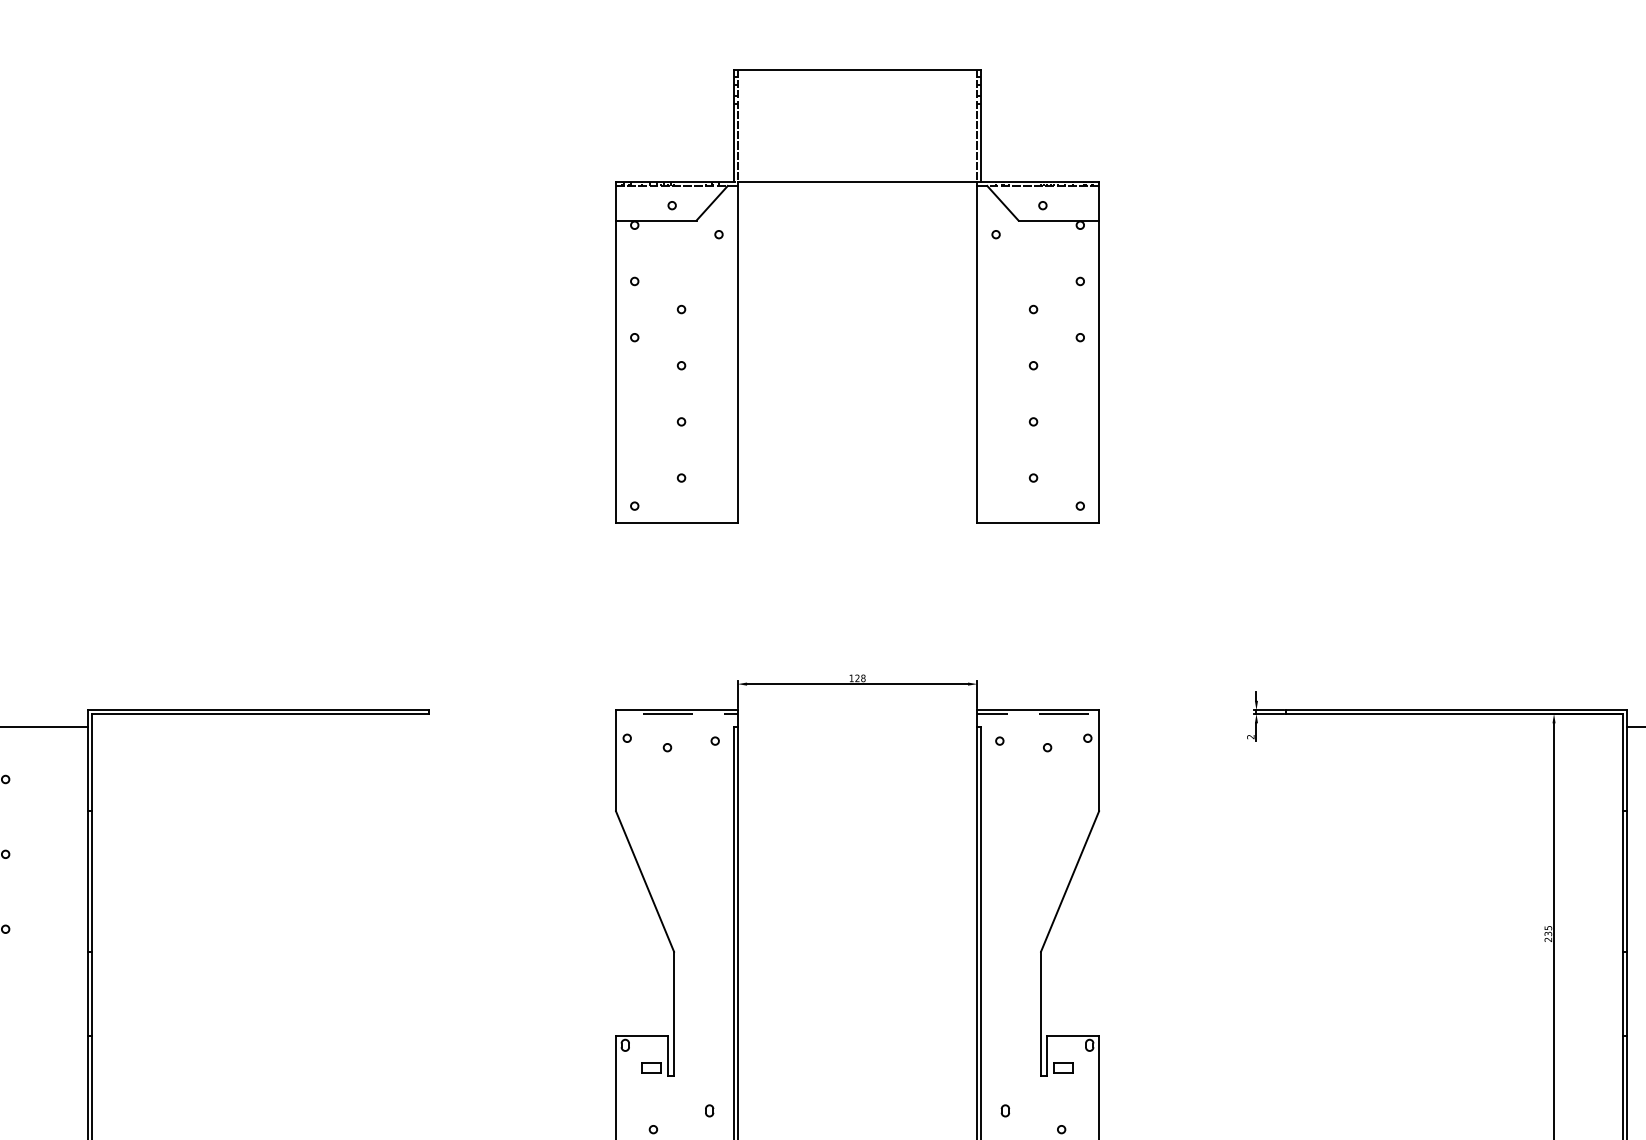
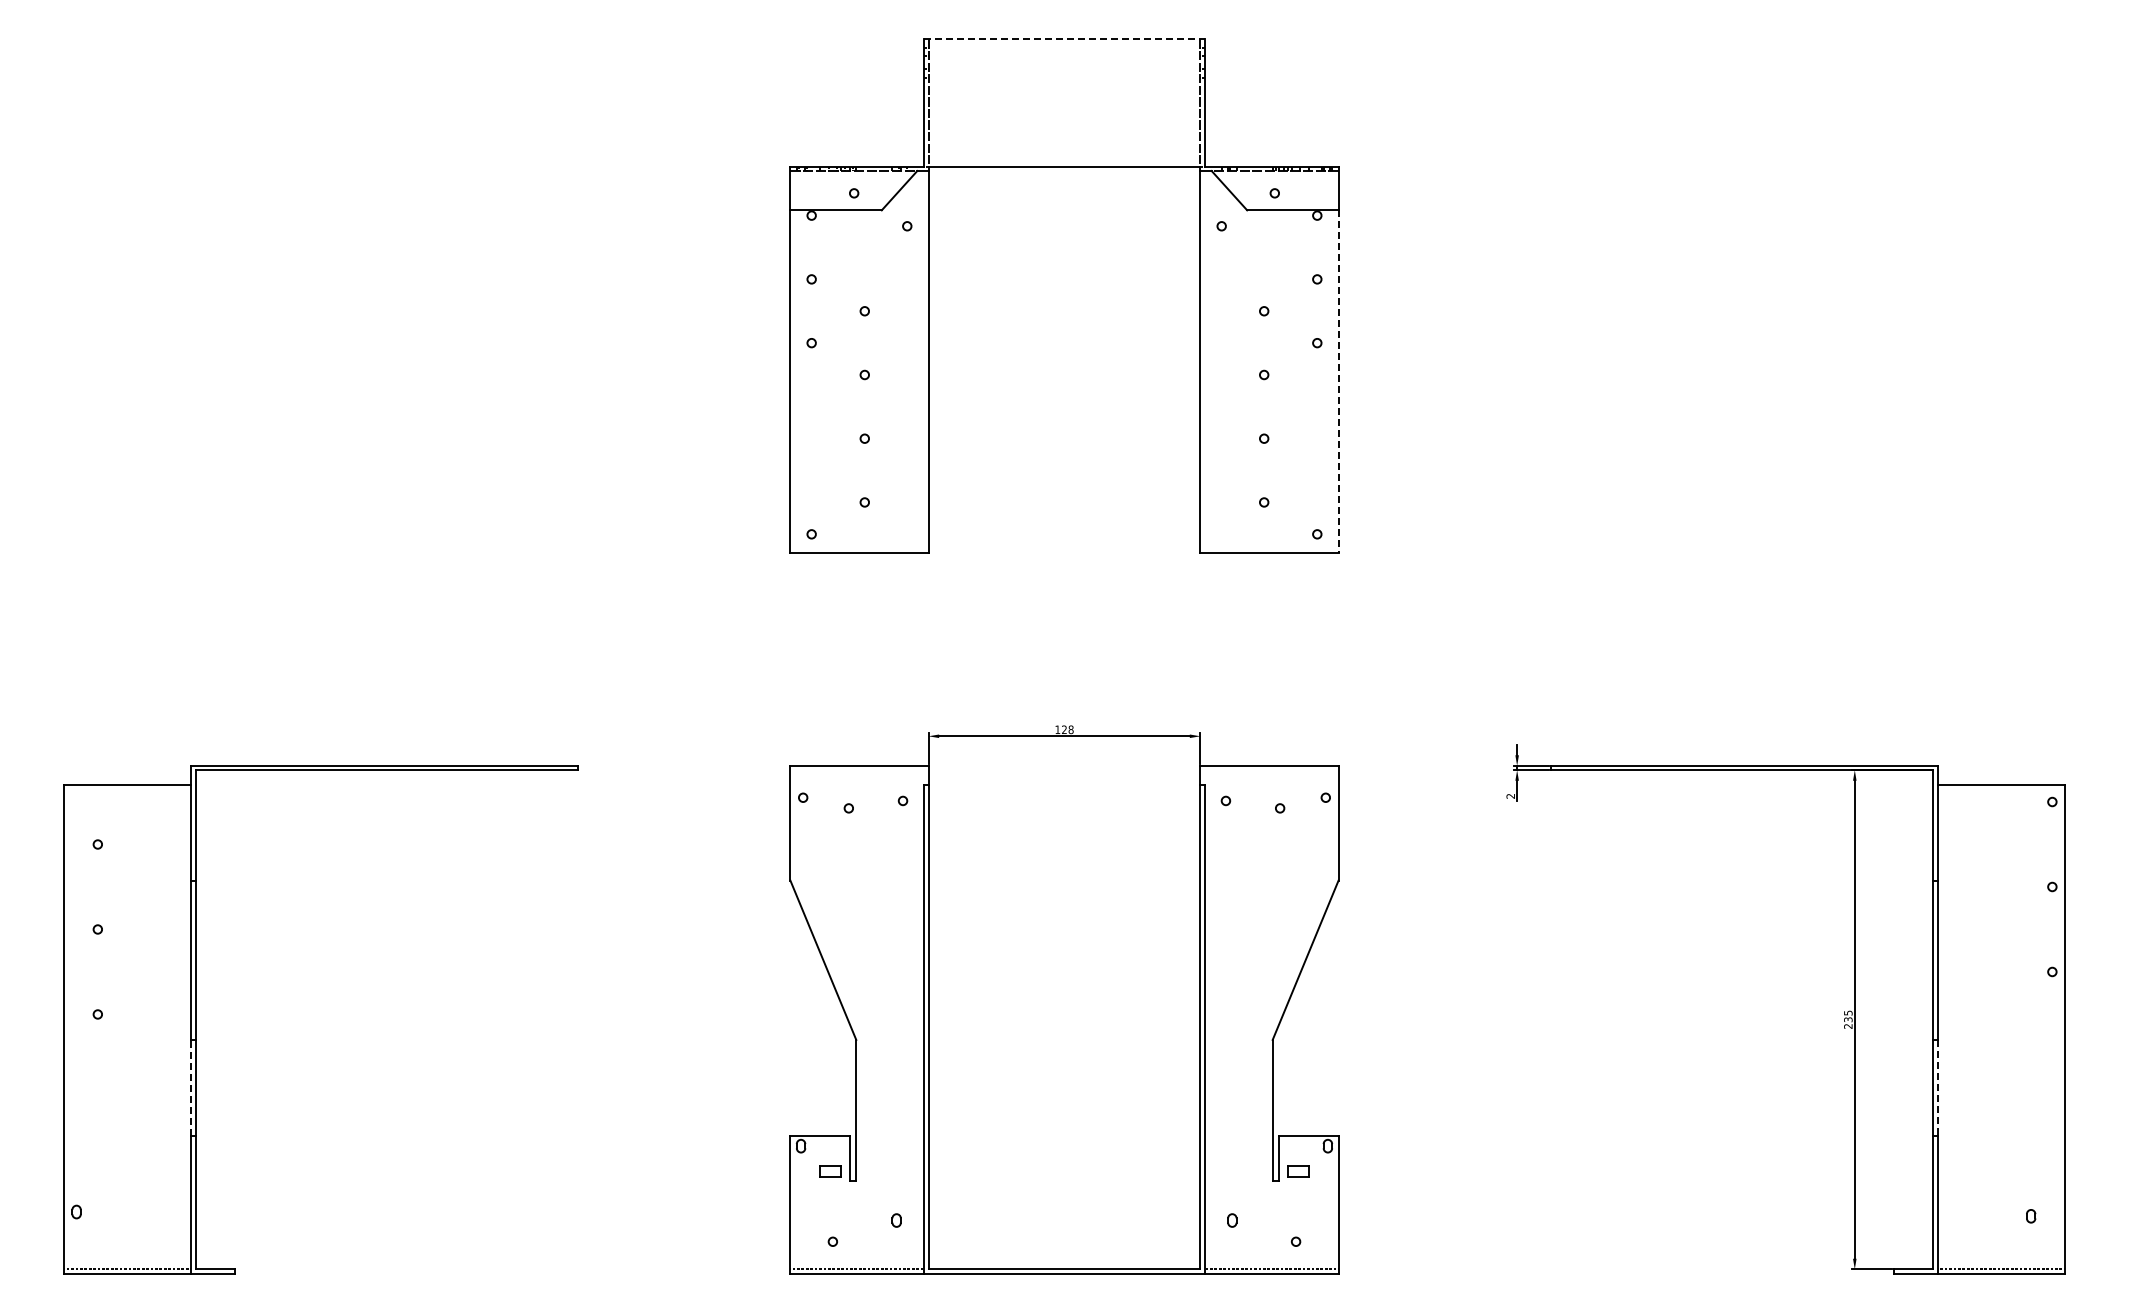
line: (857, 70) -> (1064, 39), solid -> dashed
line: (1099, 371) -> (1338, 381), solid -> dashed
line: (676, 714) -> (859, 770), removed
line: (1038, 714) -> (1269, 770), removed
line: (88, 993) -> (191, 1087), solid -> dashed
line: (1626, 993) -> (1937, 1087), solid -> dashed

